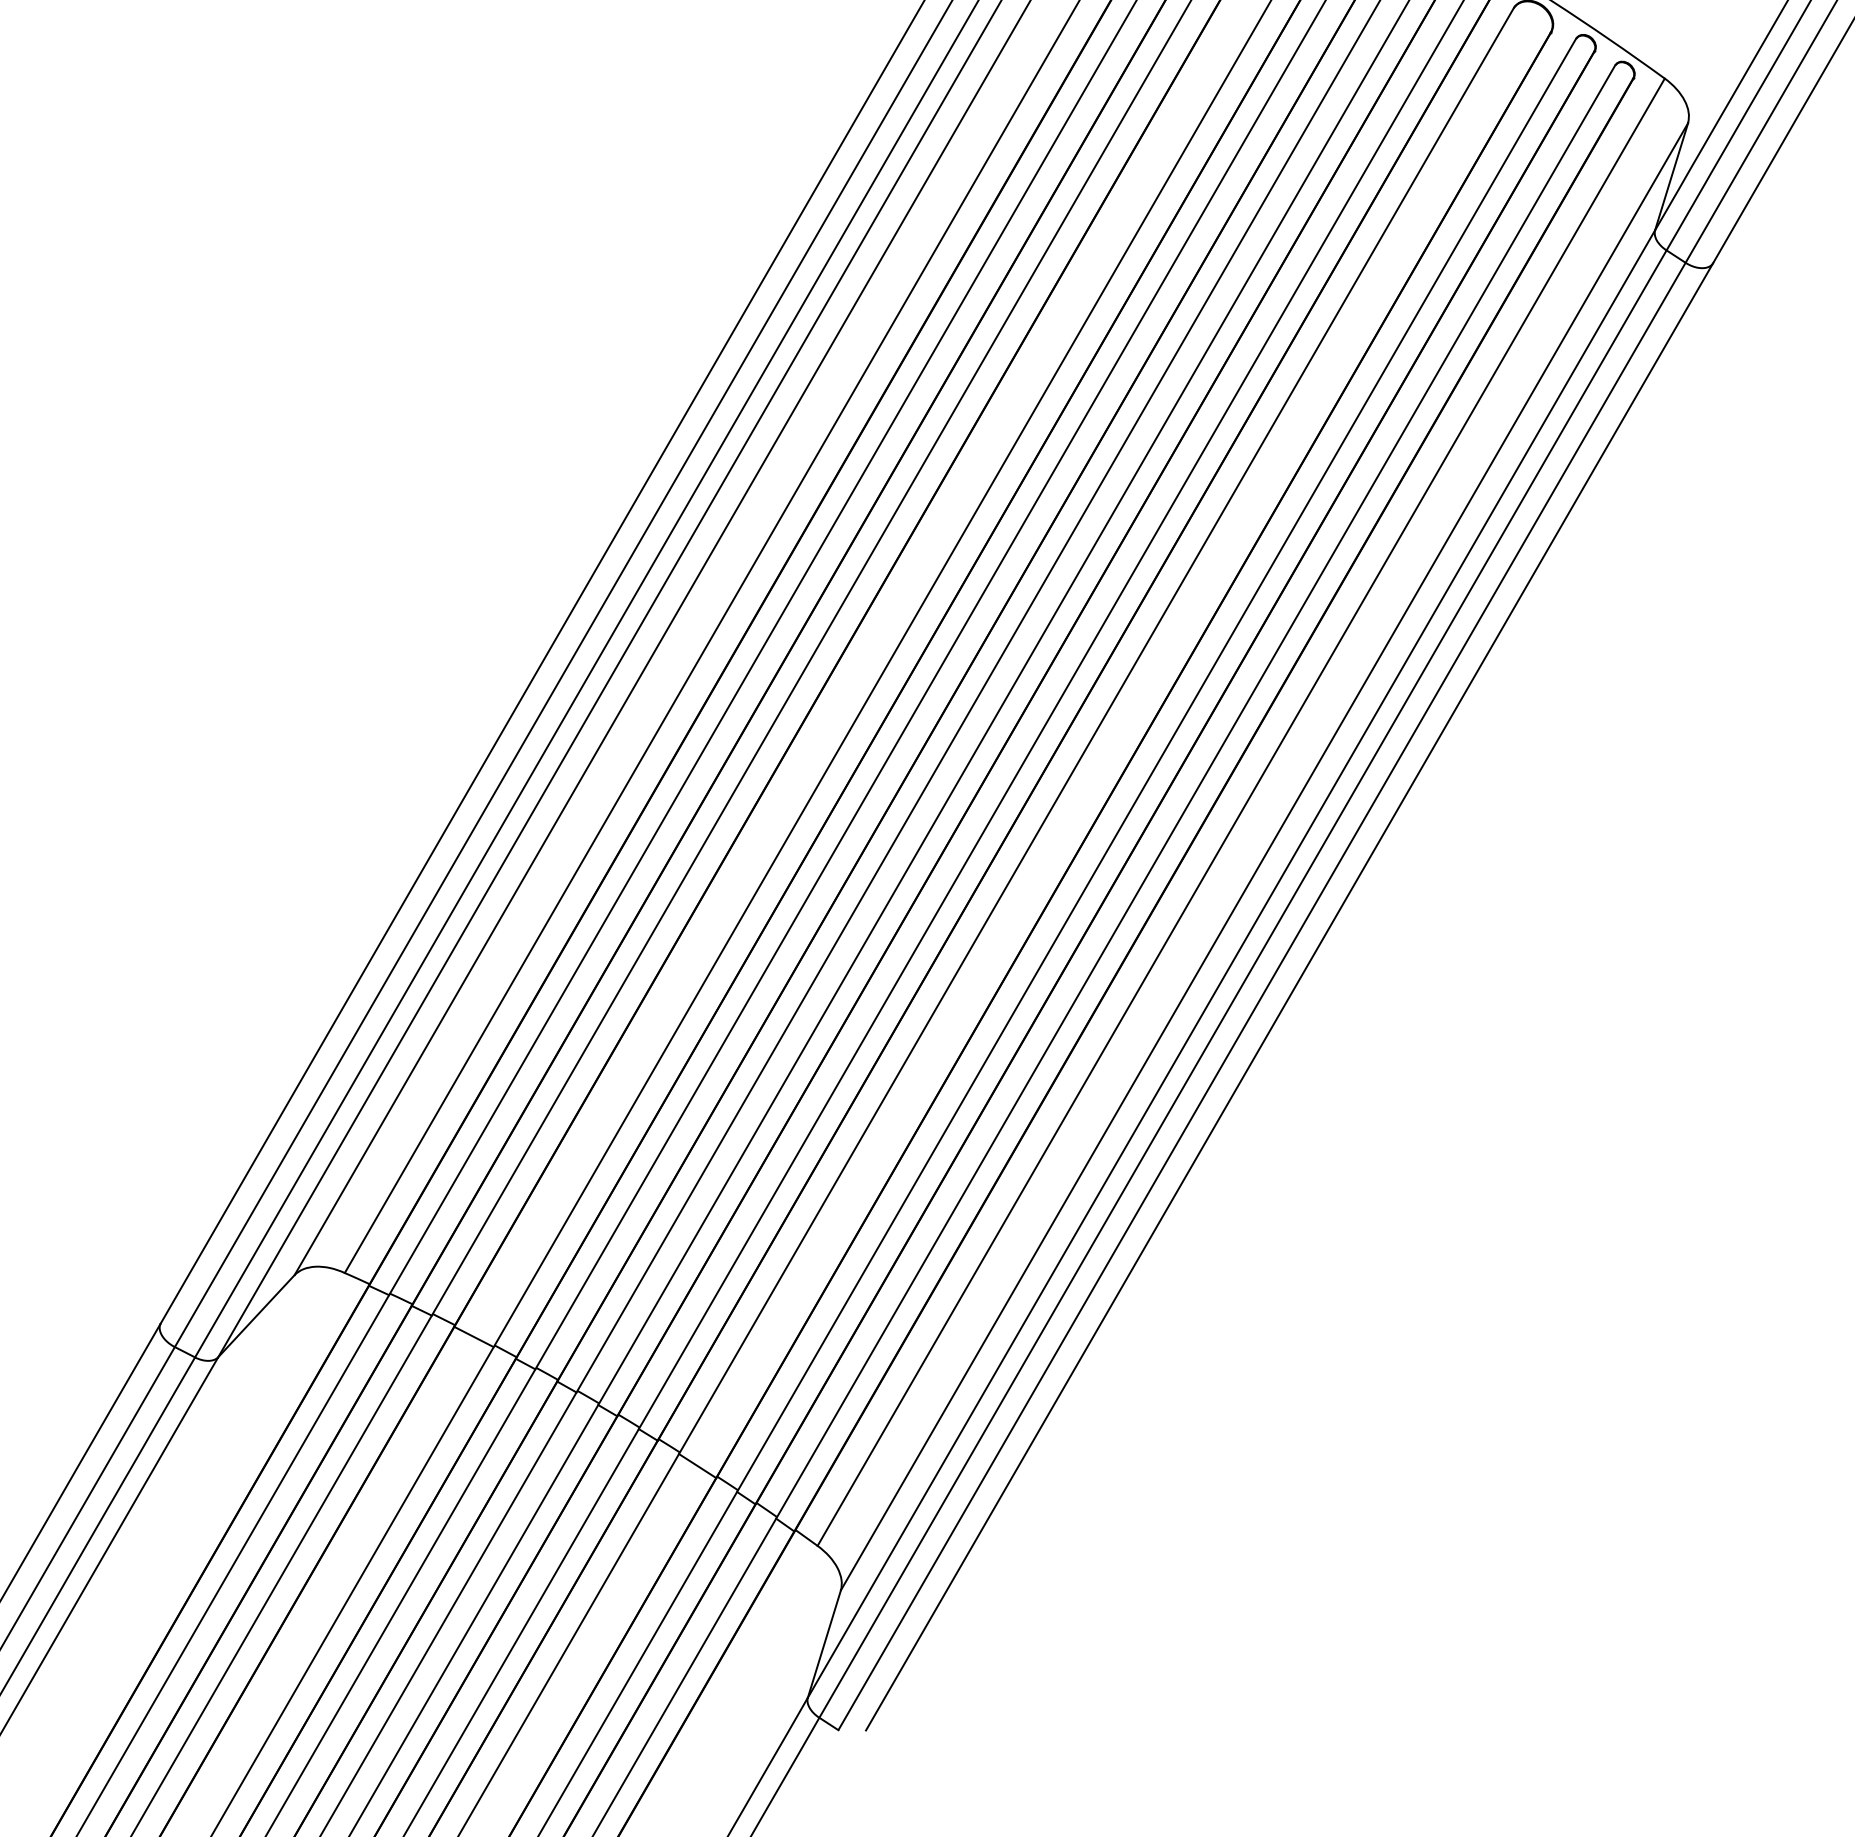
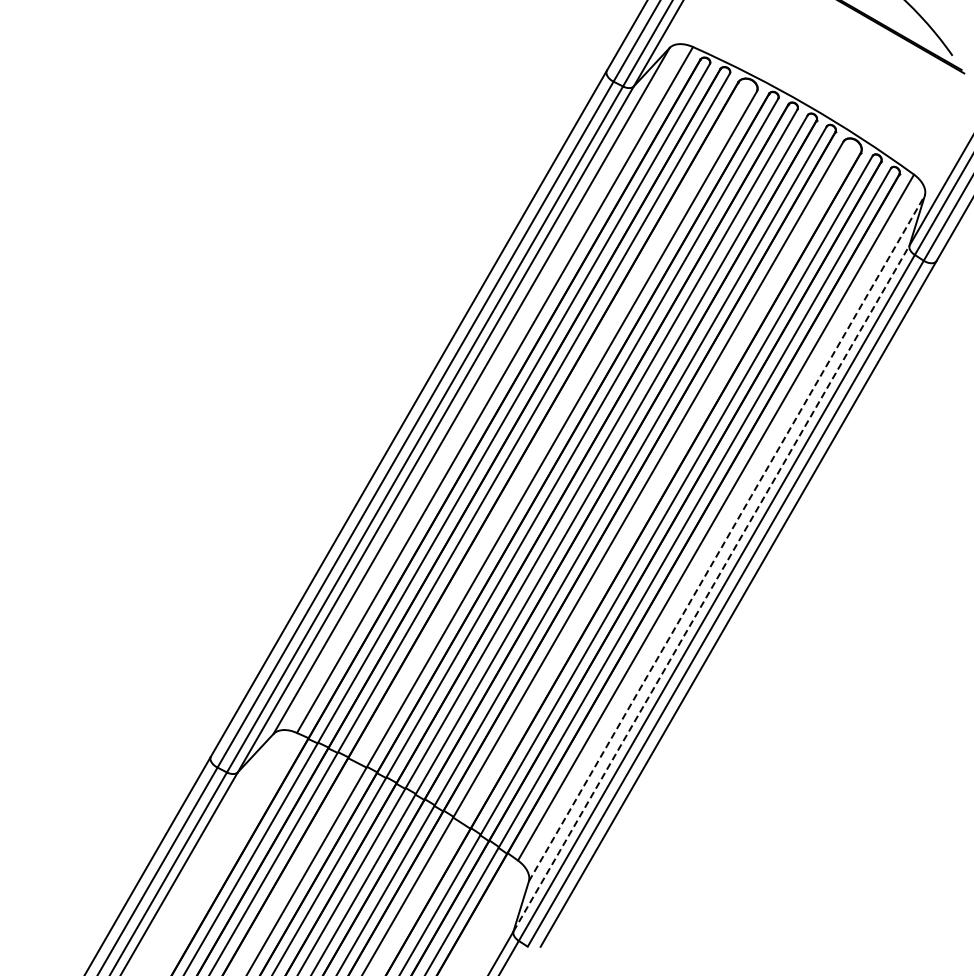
line: (1265, 854) -> (727, 537), solid -> dashed
line: (1231, 963) -> (711, 588), solid -> dashed

